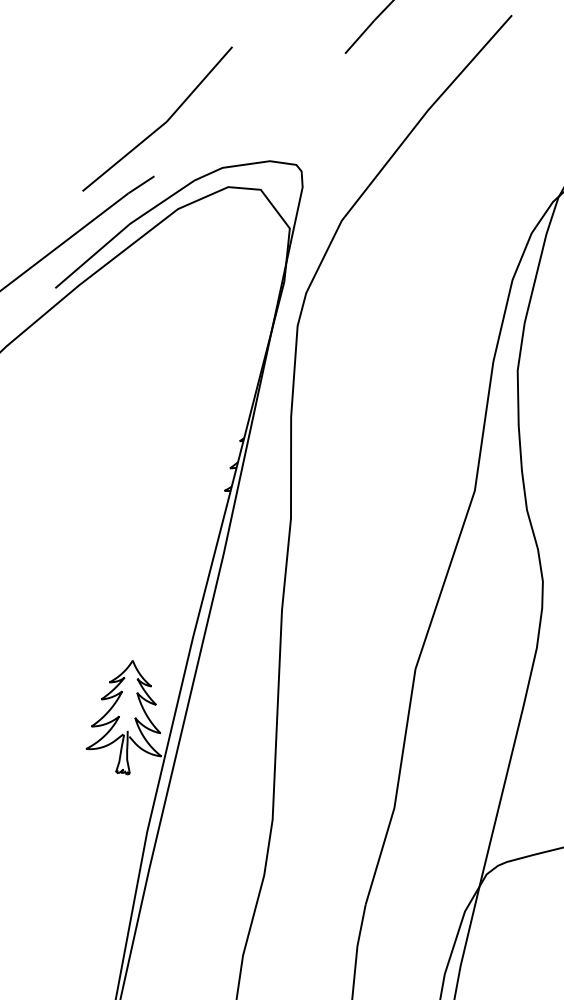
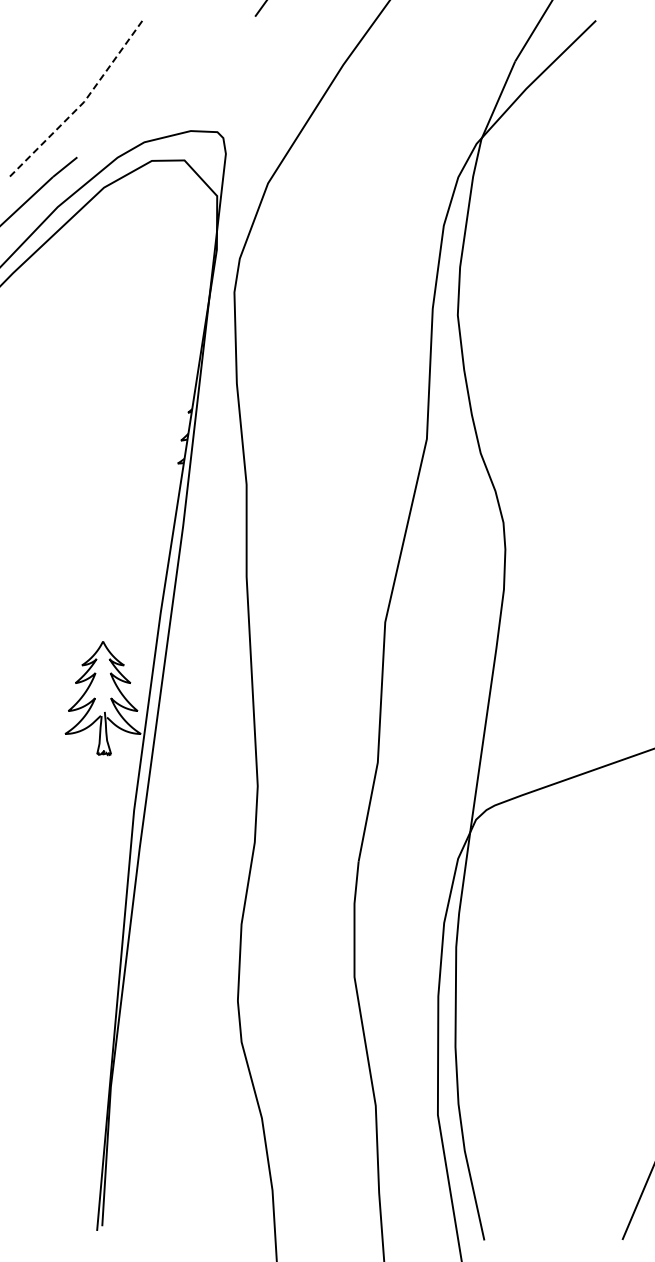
line: (162, 124) -> (80, 105), solid -> dashed

